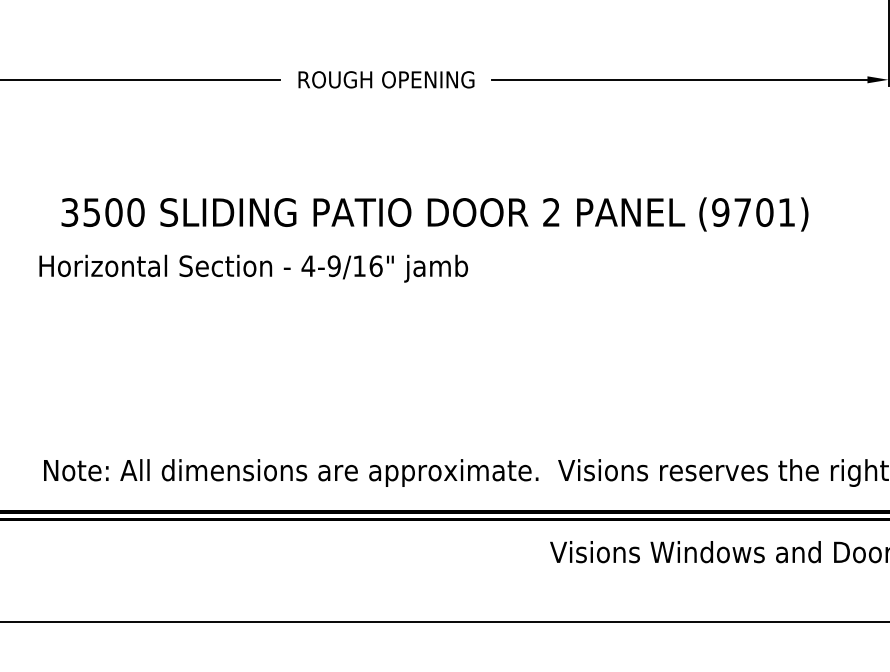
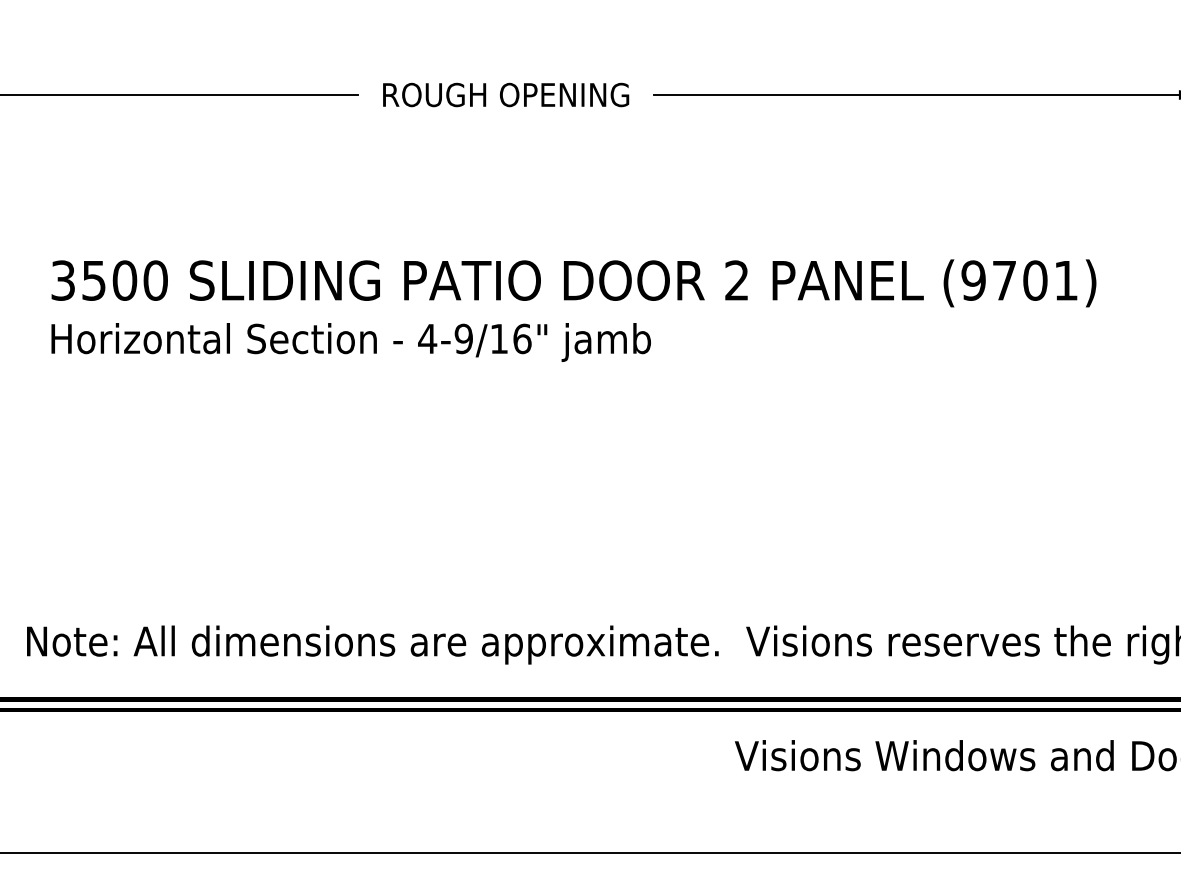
text: (253, 268) -> (350, 342), moved

